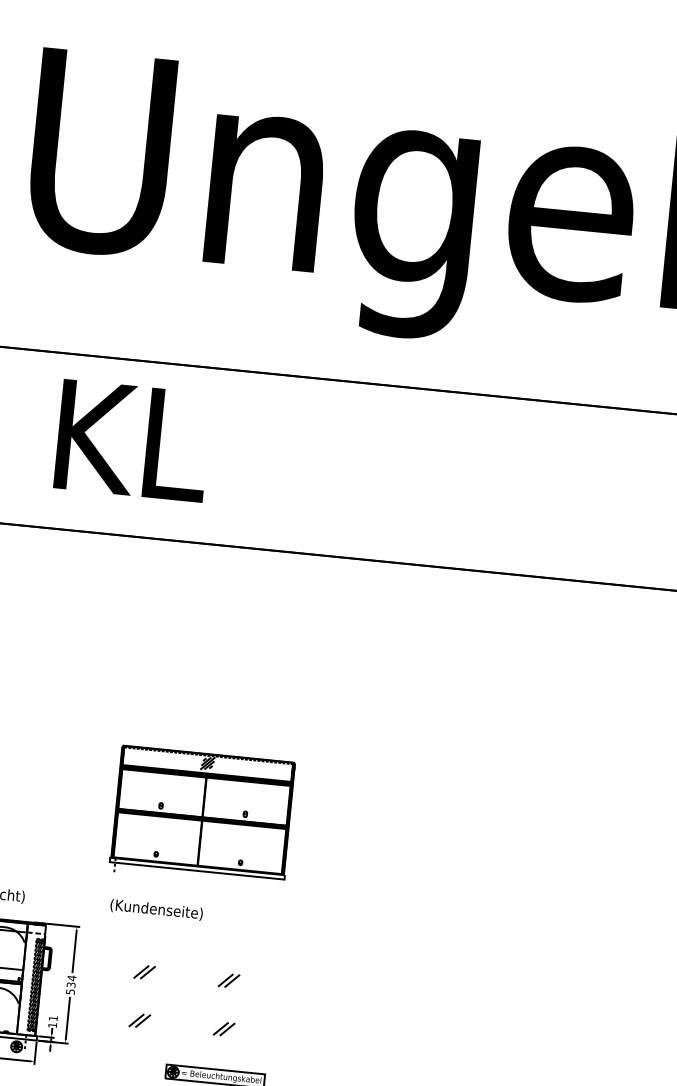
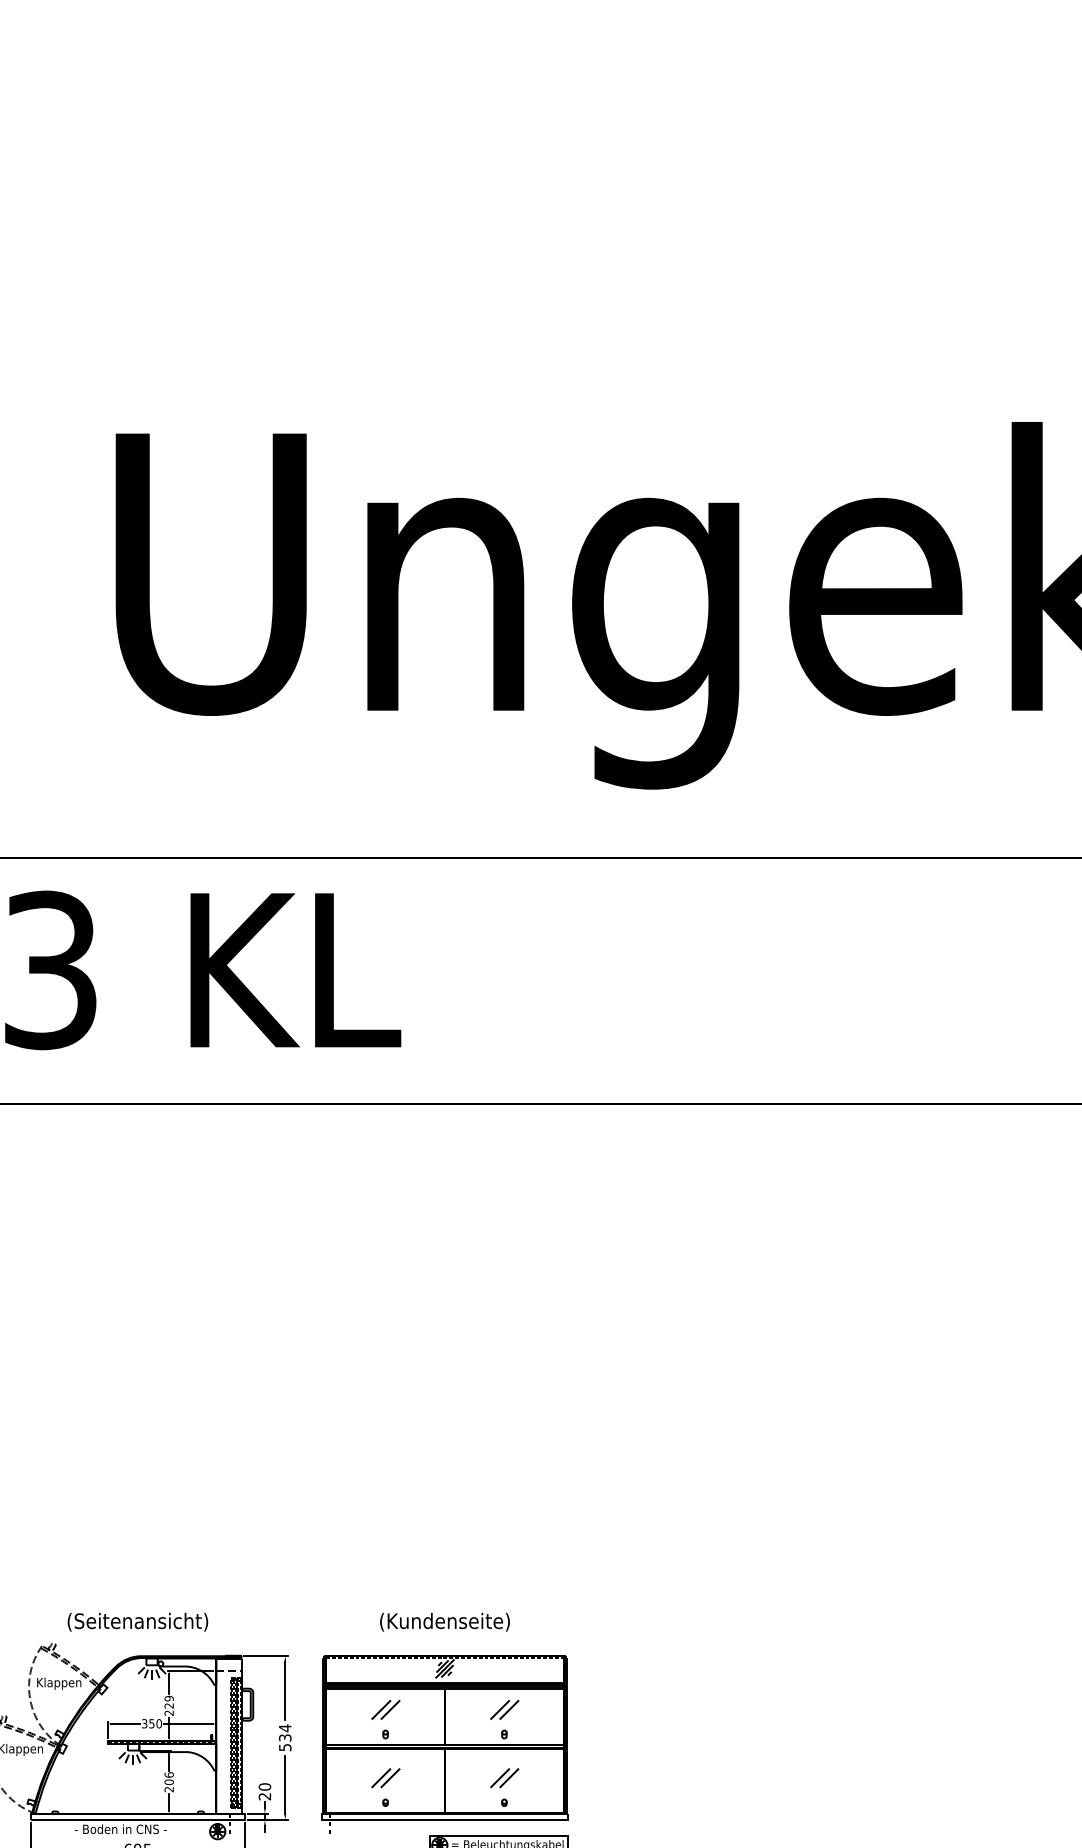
part: (202, 817) -> (444, 1744), moved
text: (156, 909) -> (444, 1621), moved
text: (52, 1021) -> (264, 1791), 11 -> 20

